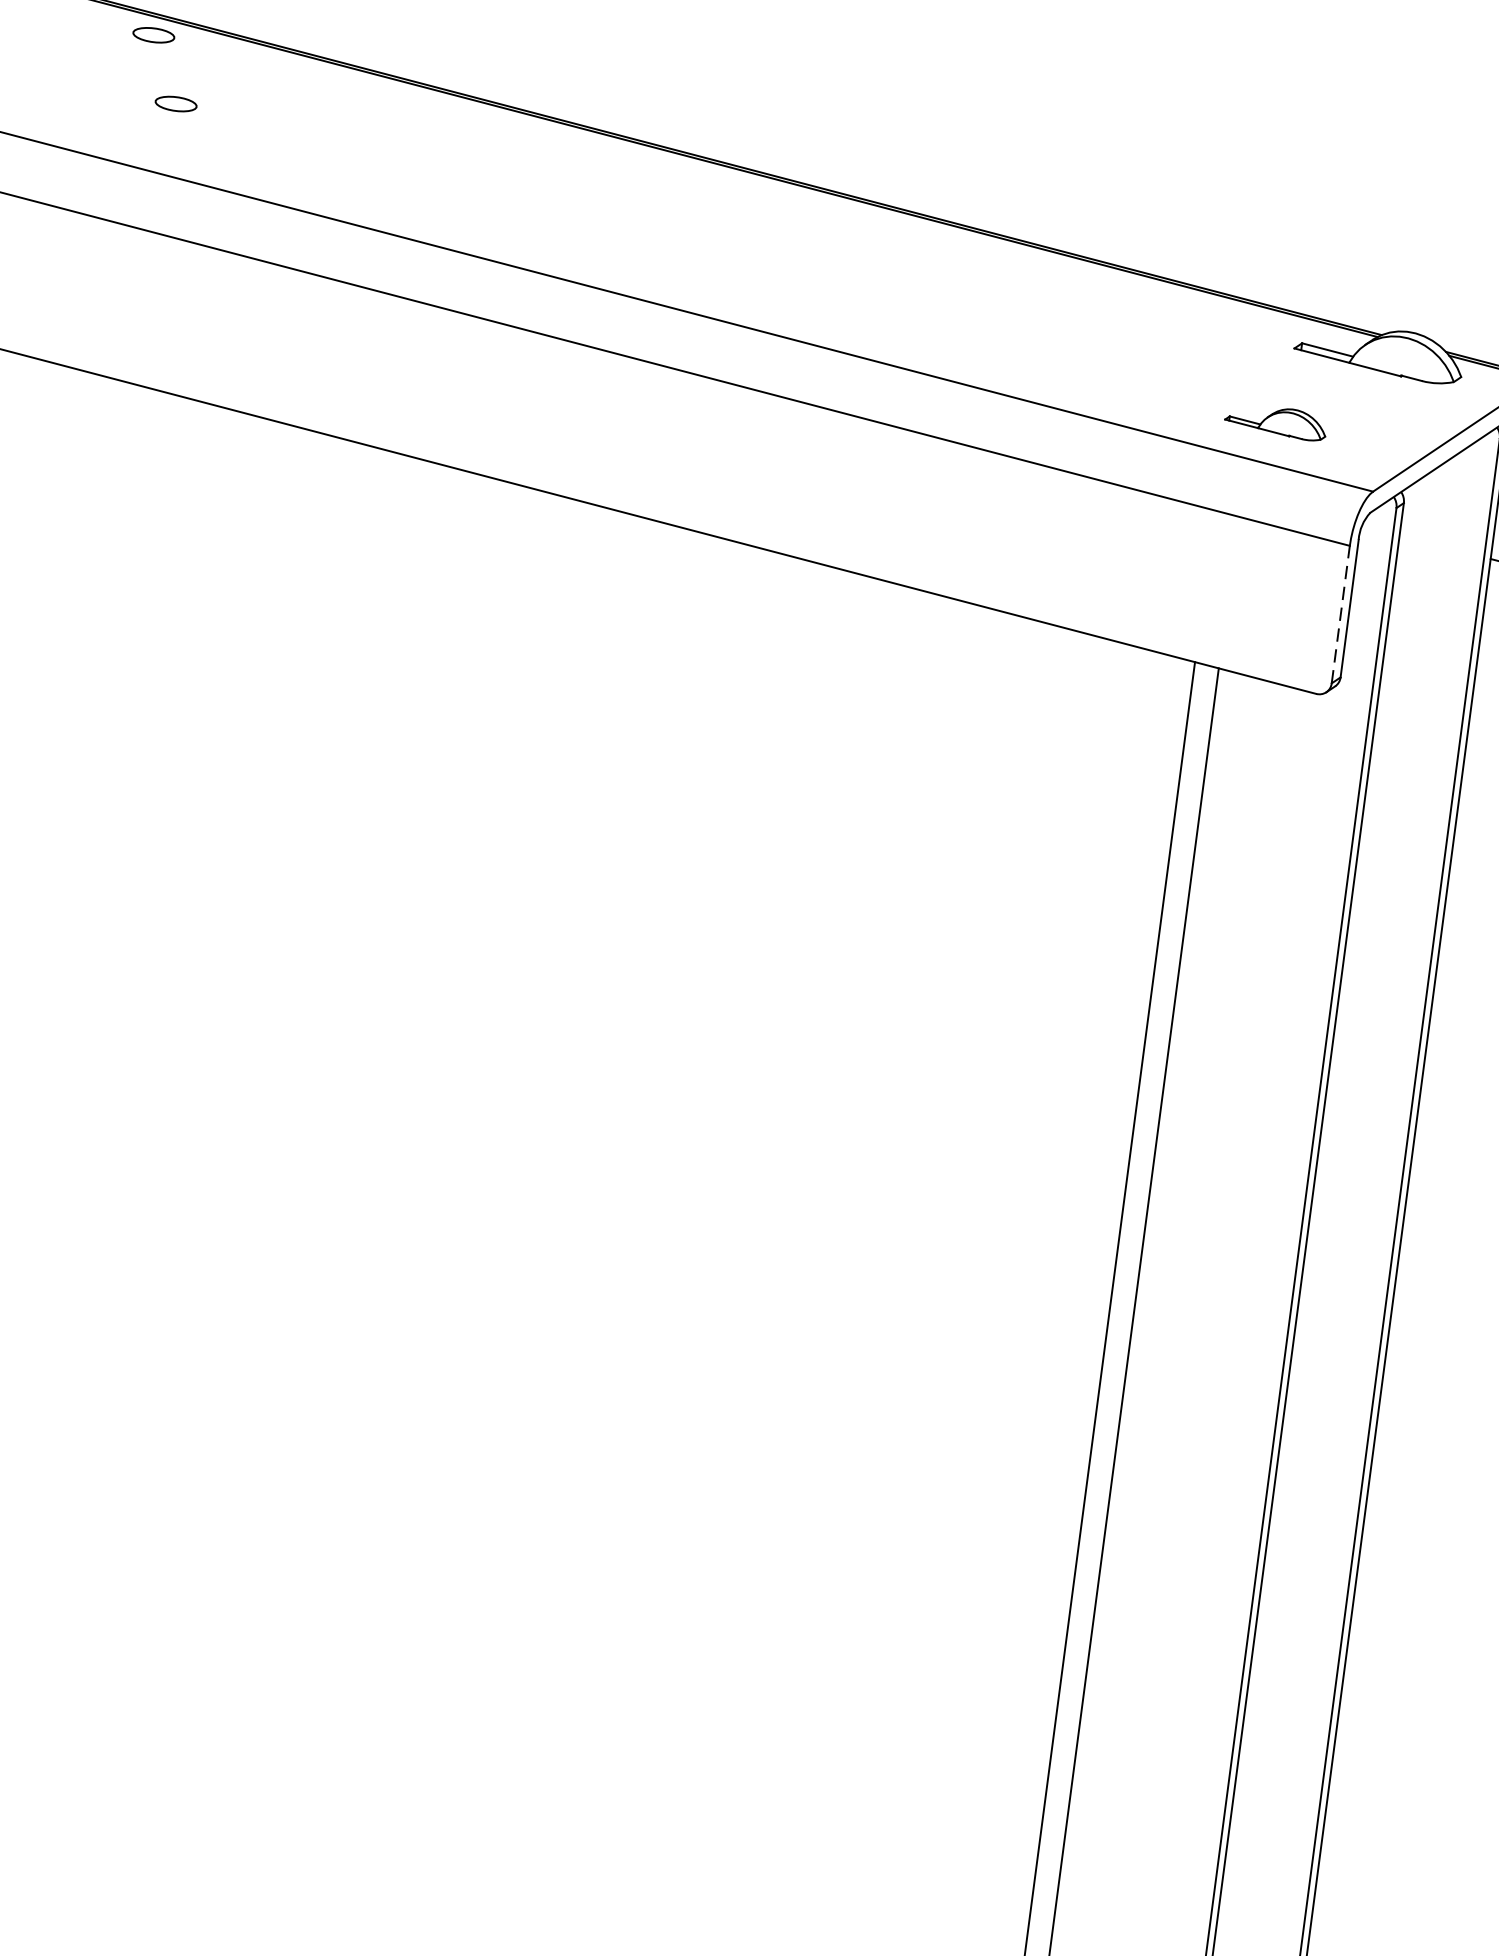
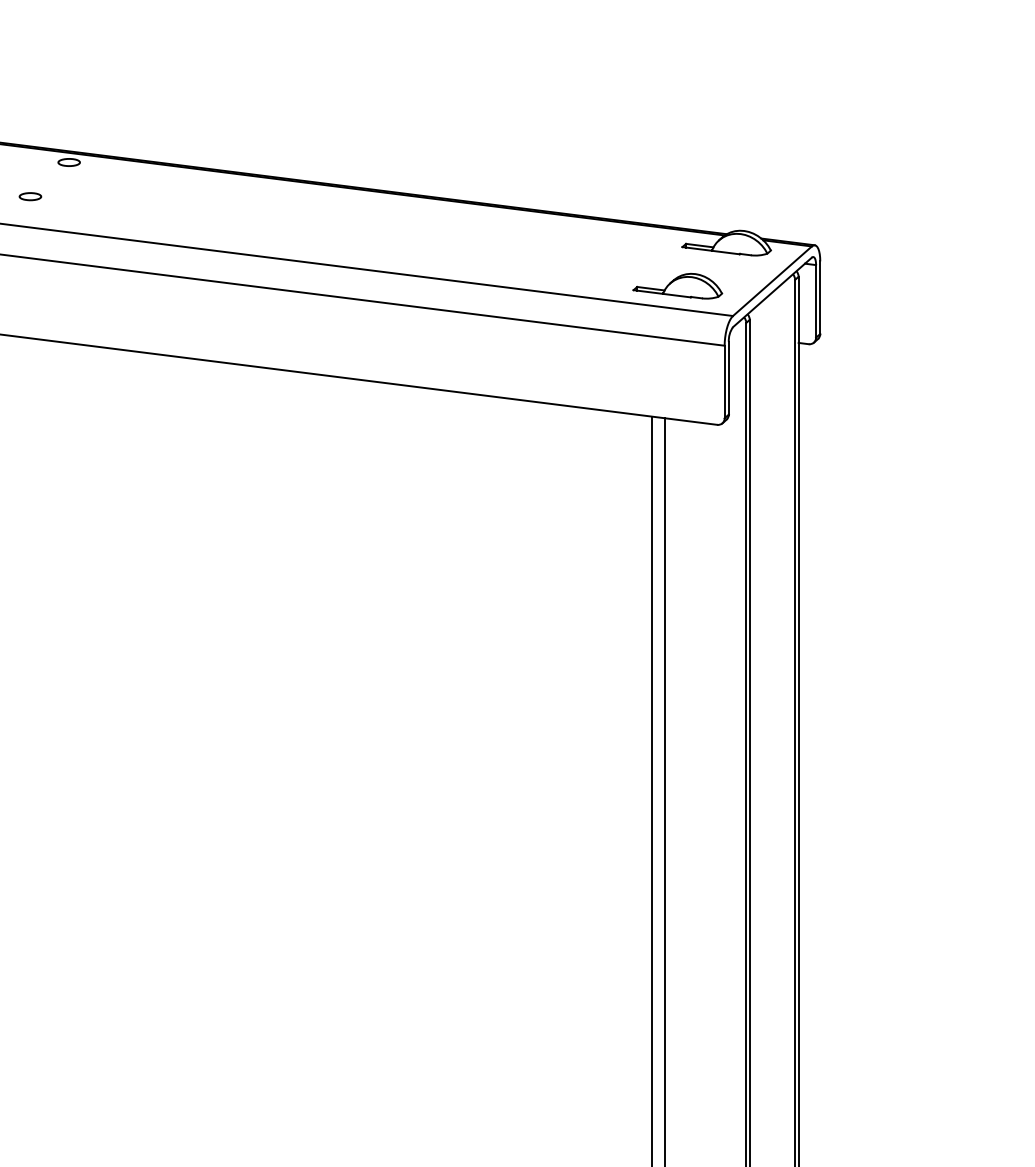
part: (176, 103) -> (30, 196), moved
part: (1275, 421) -> (677, 286), size x1.67
line: (1340, 613) -> (724, 381), dashed -> solid

